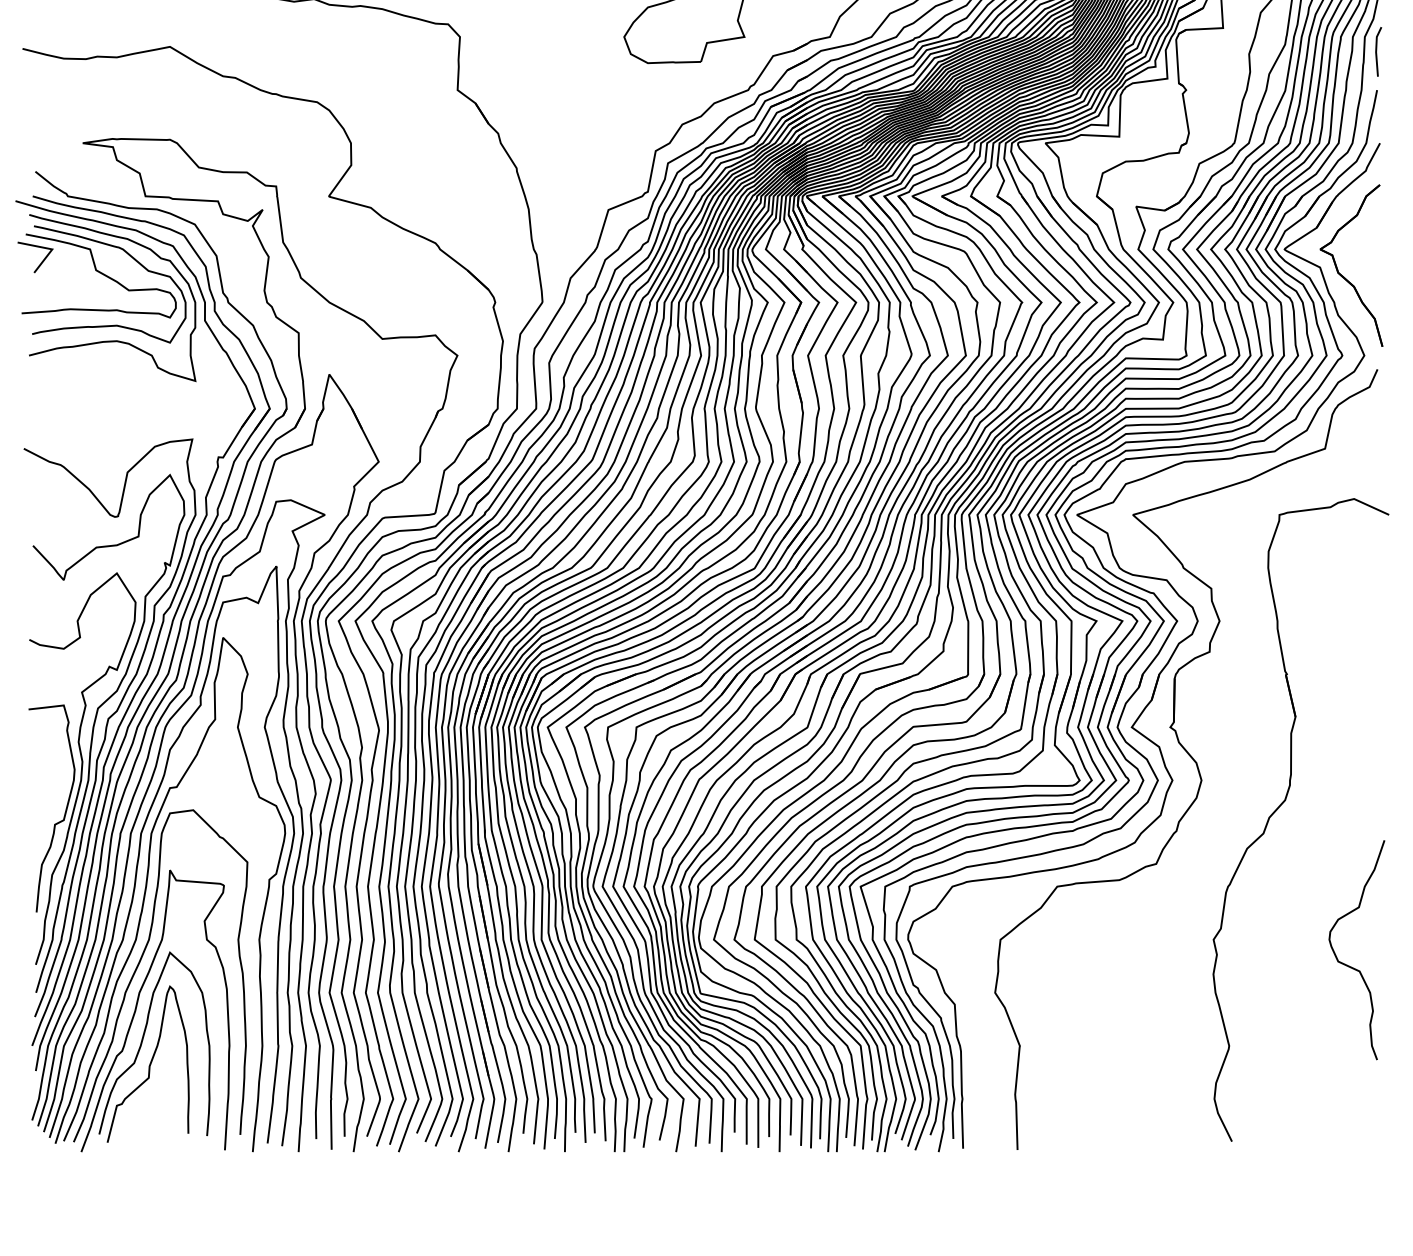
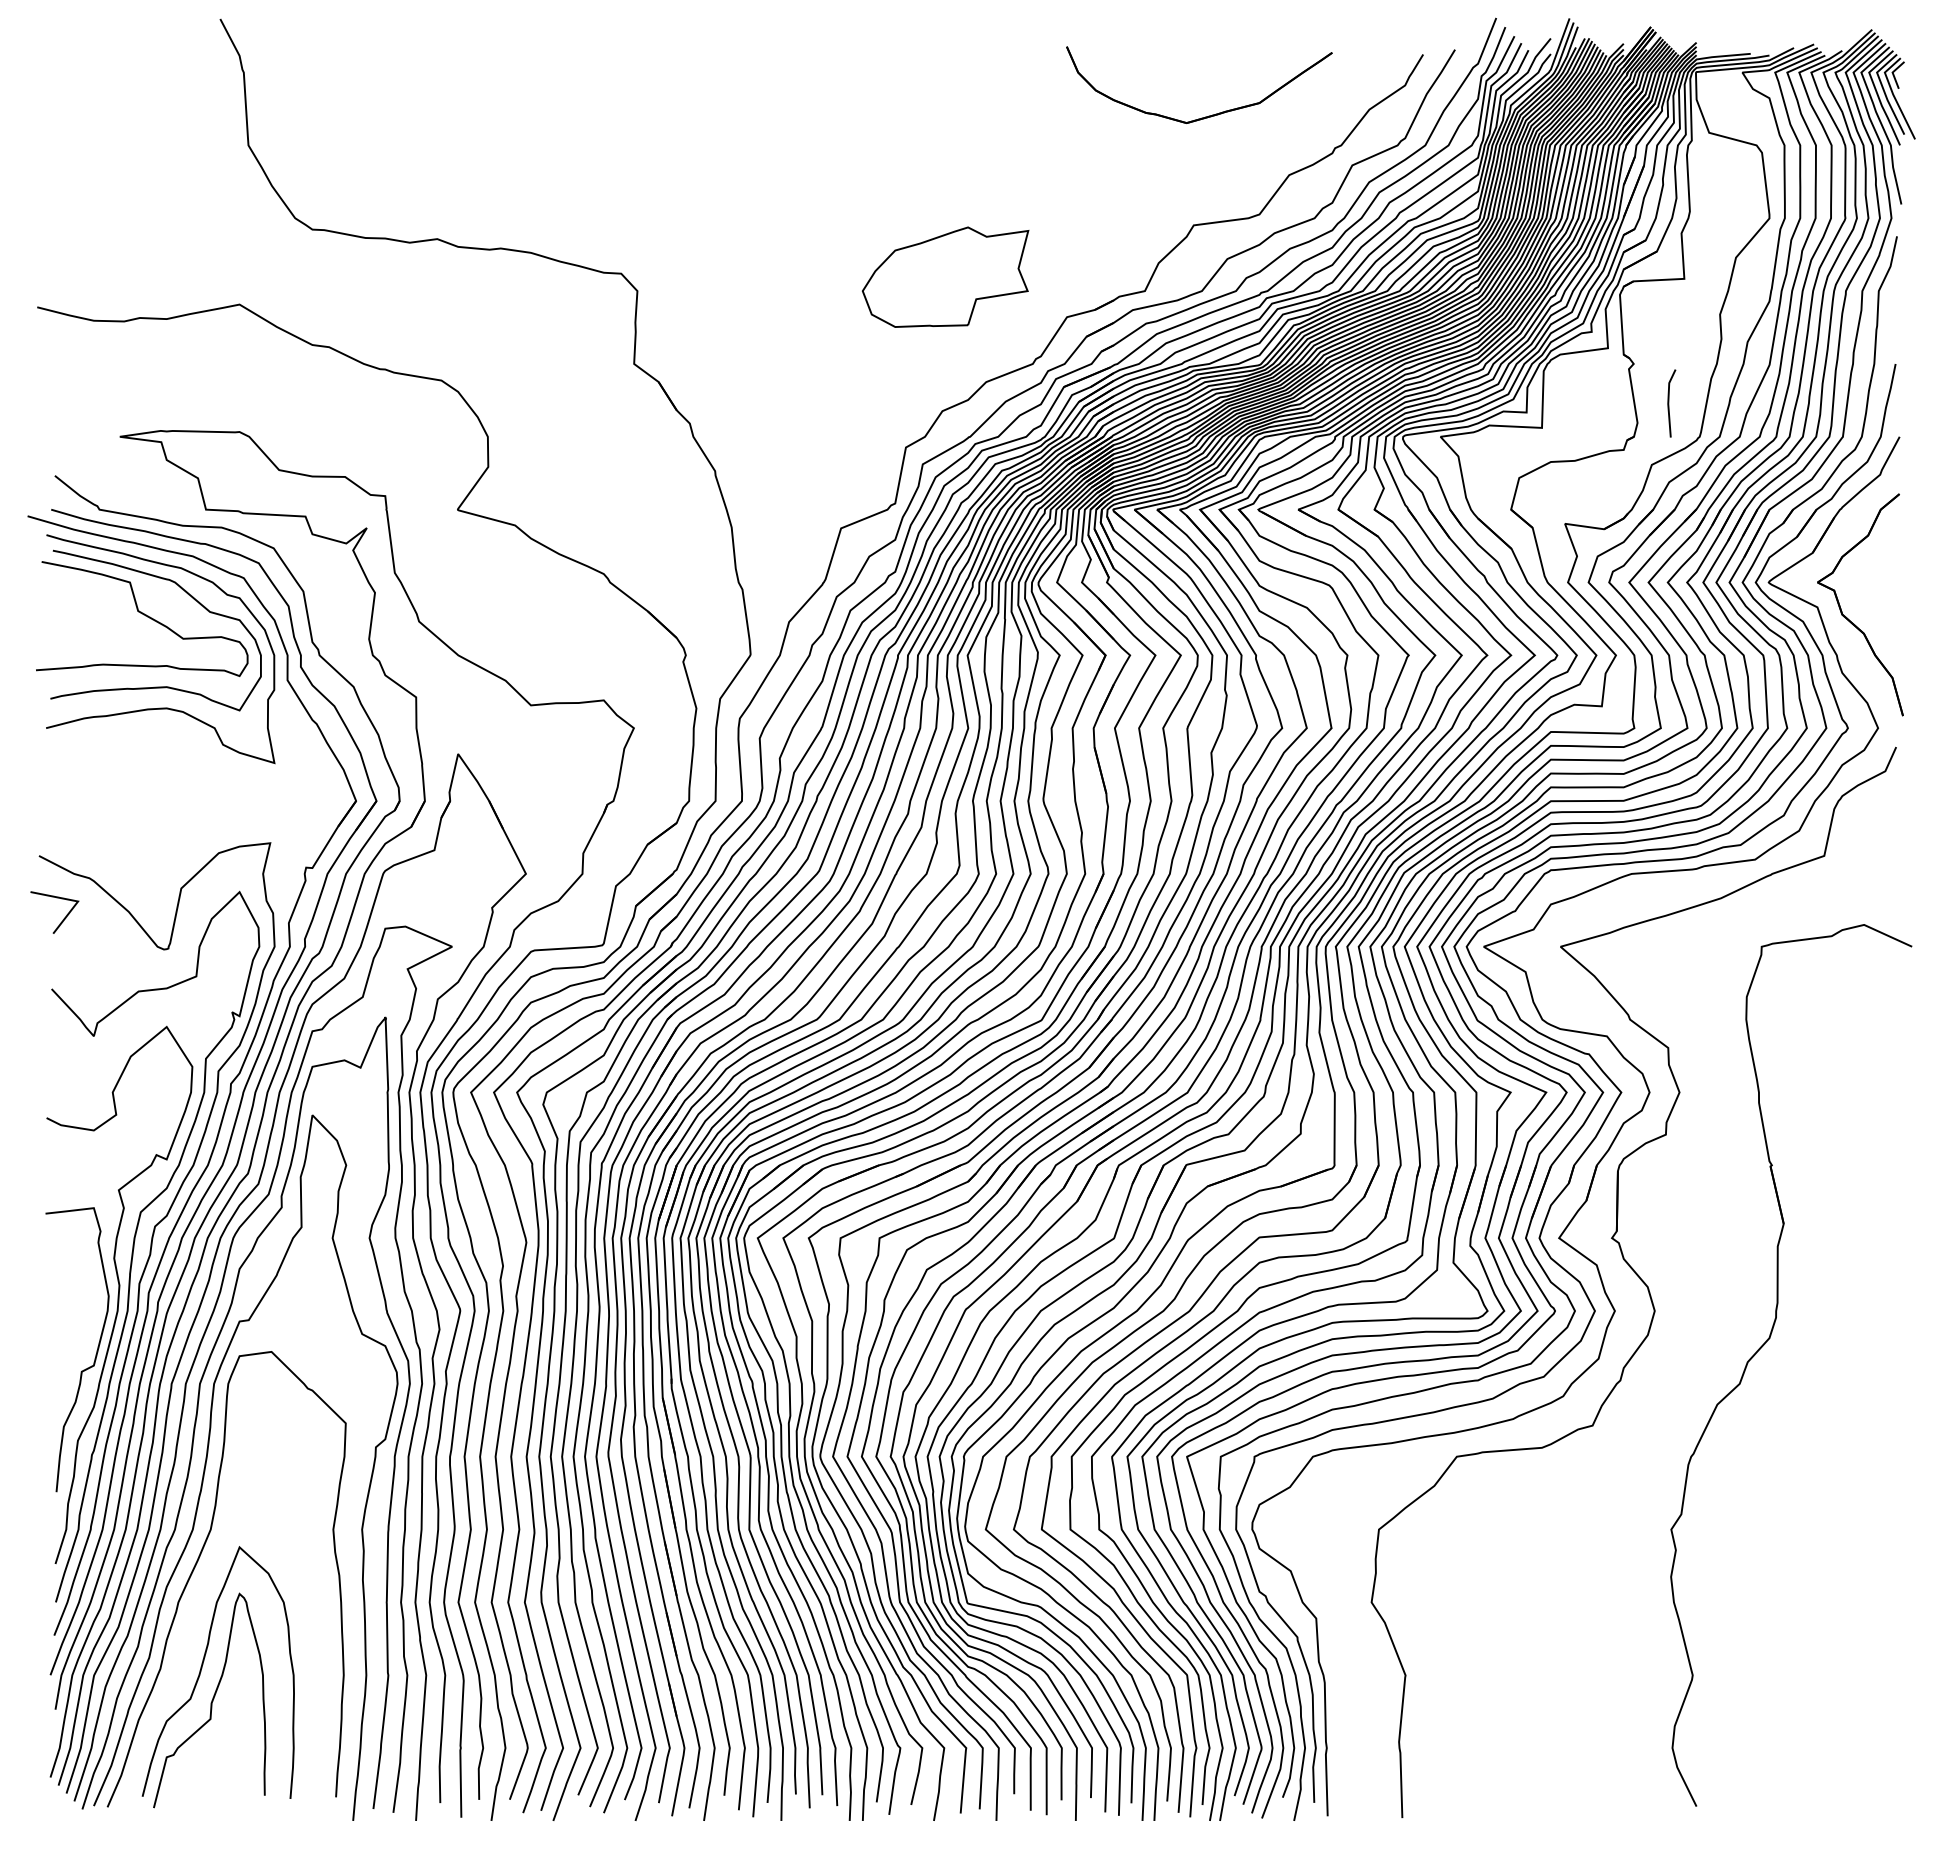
line: (1377, 51) -> (1669, 403), moved
line: (41, 261) -> (63, 918), moved
curve: (1351, 966) -> (1860, 1566), removed
curve: (137, 1006) -> (194, 1621), removed

